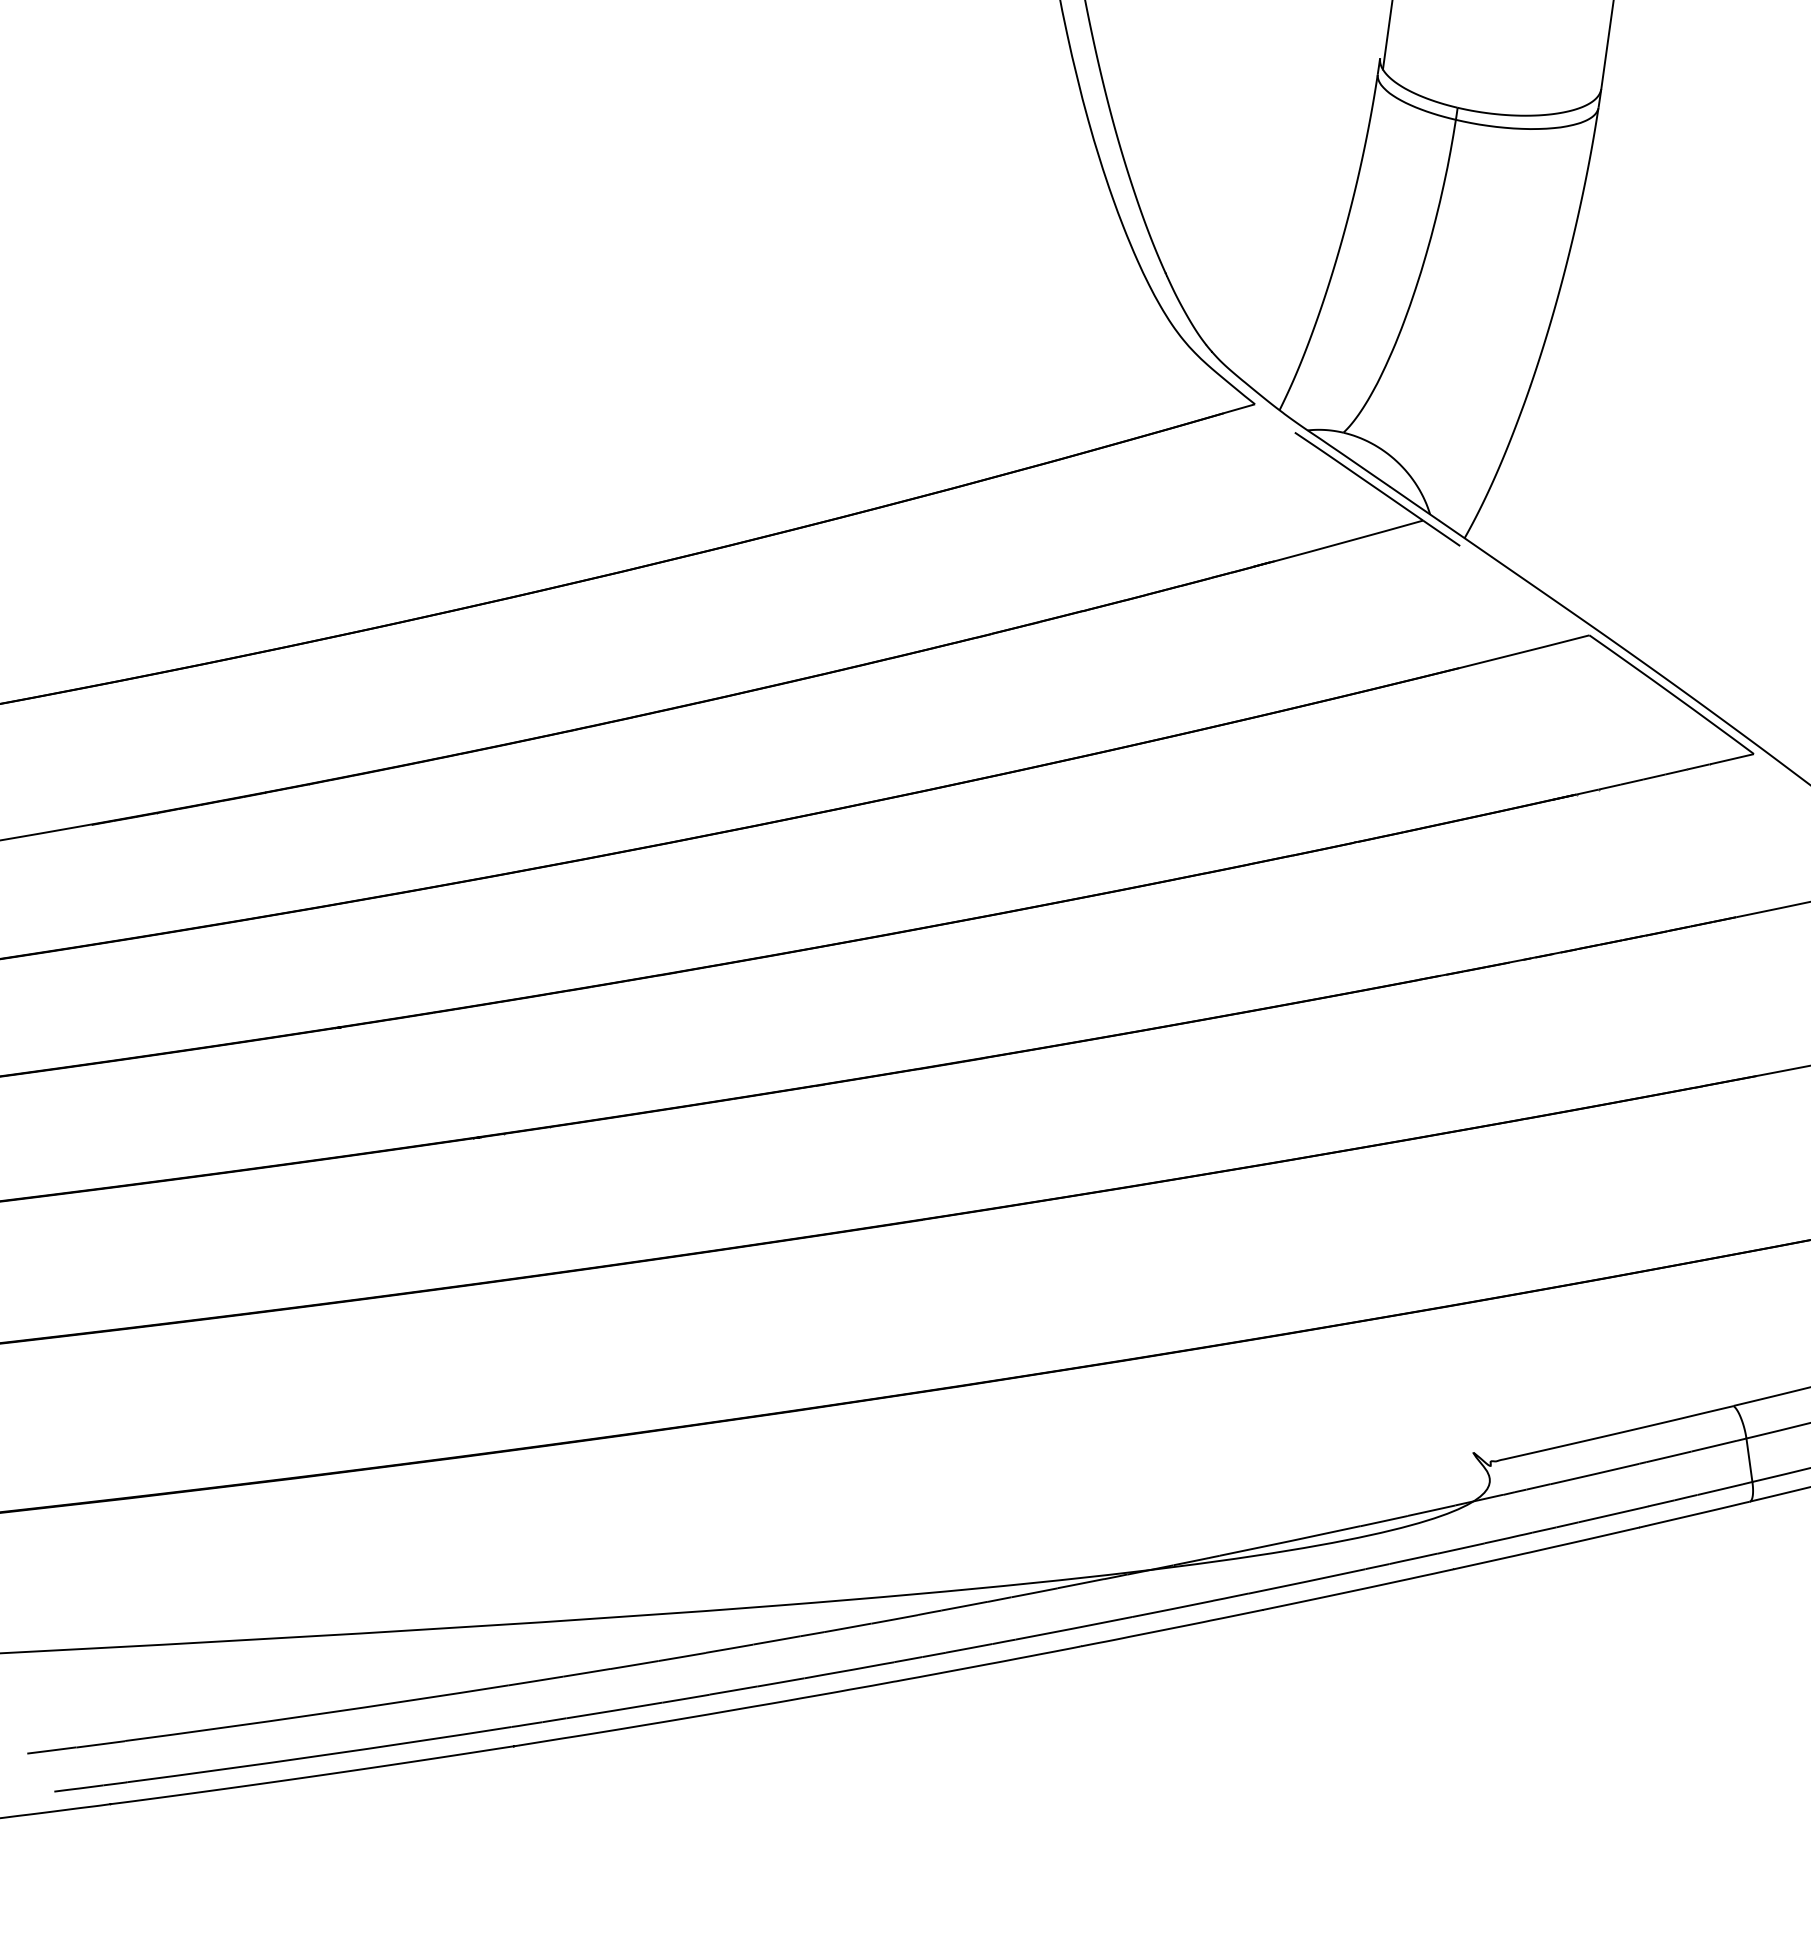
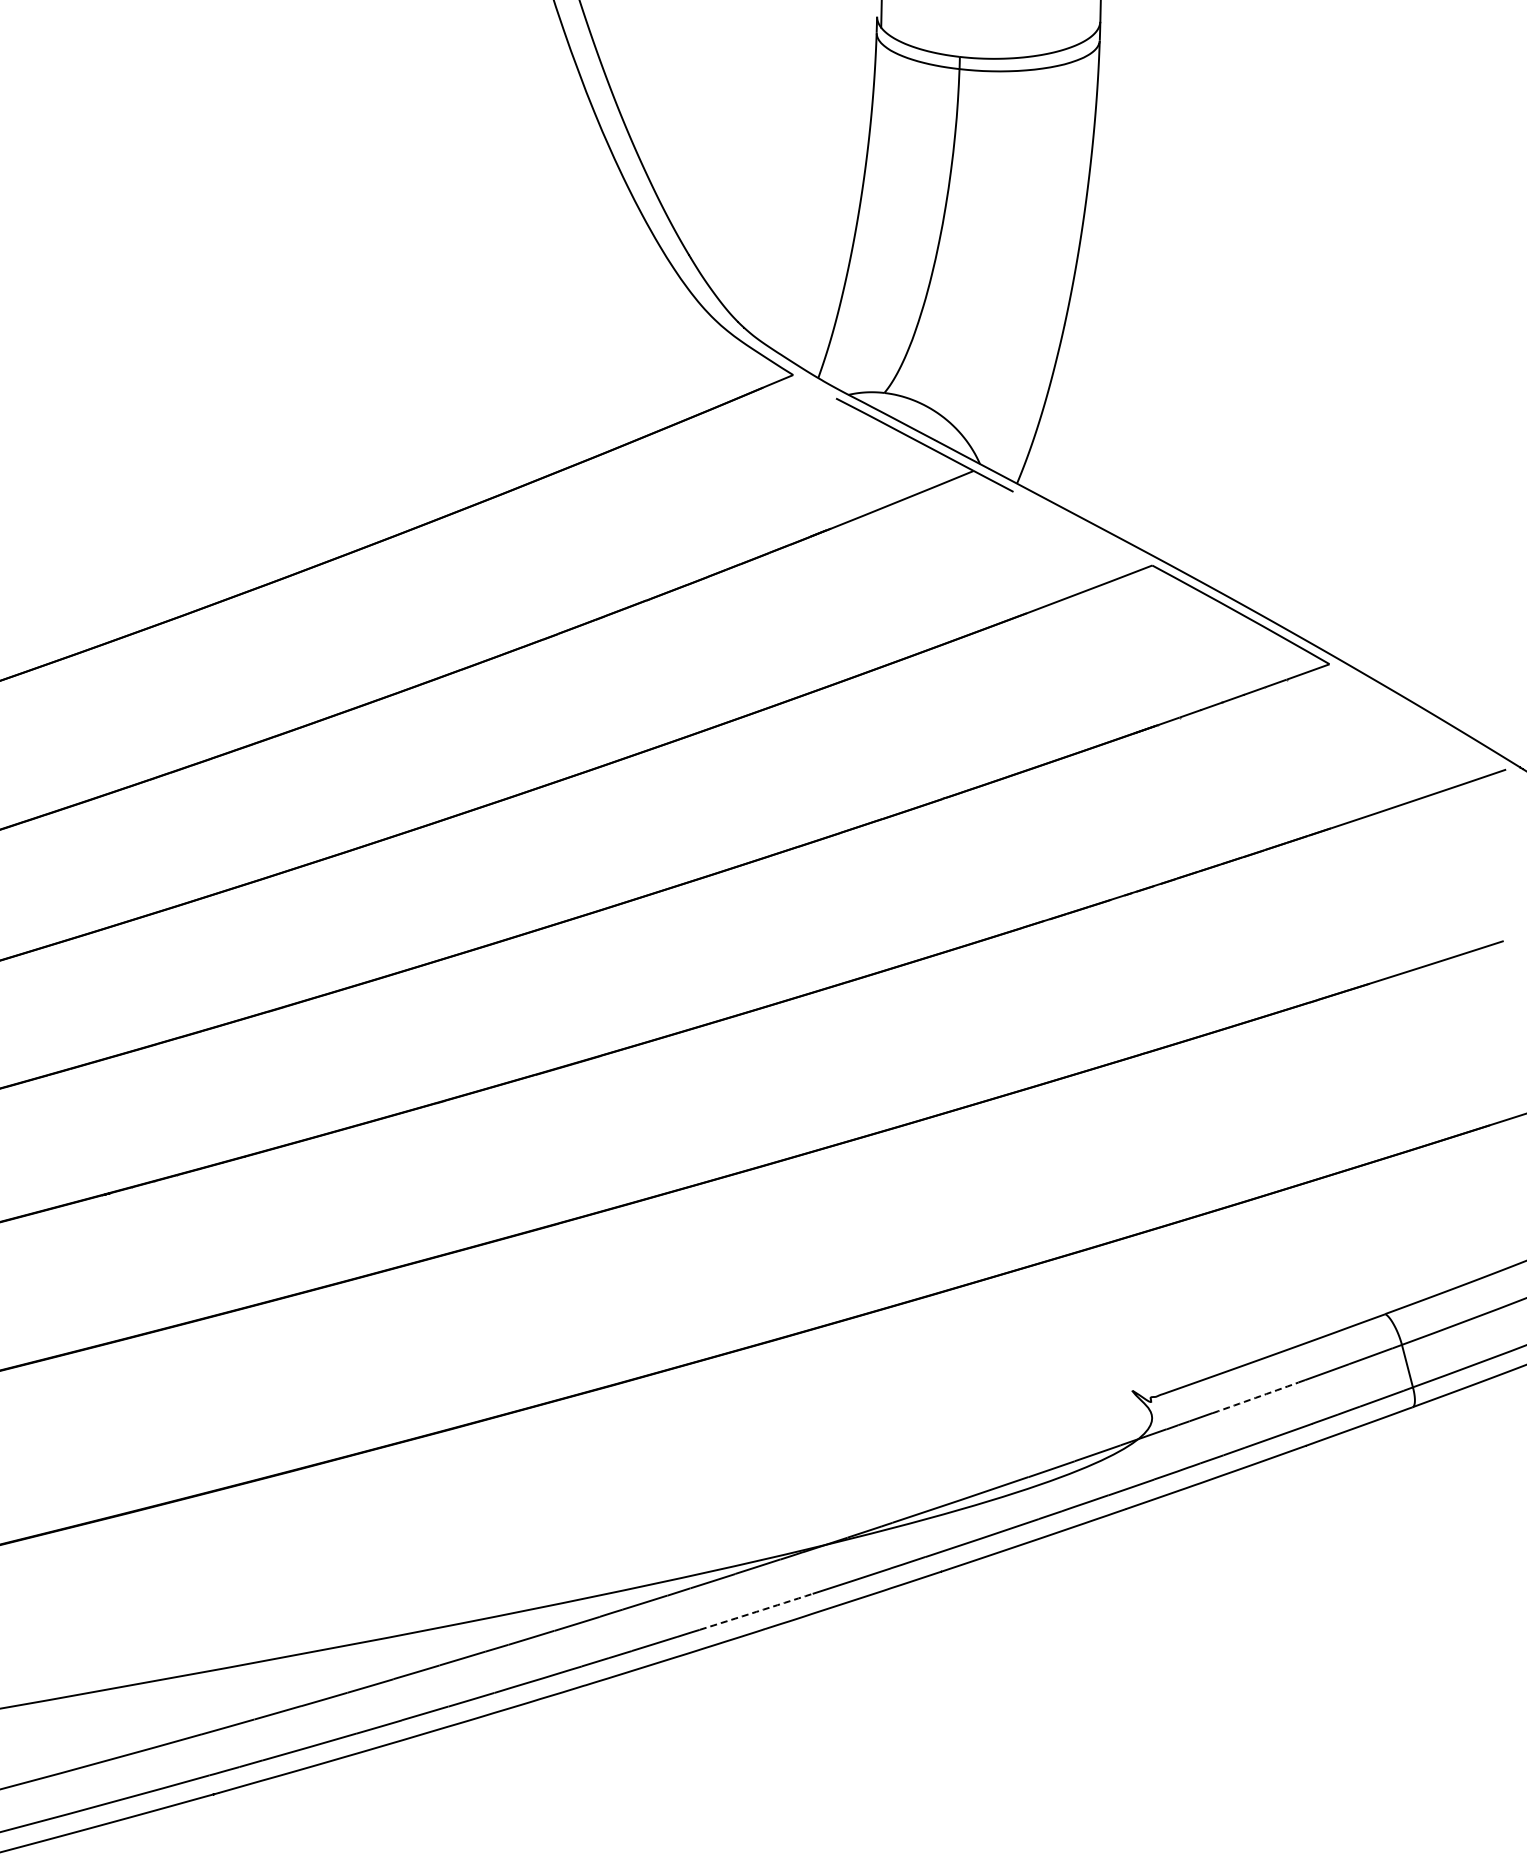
arc: (1594, 1474) -> (1255, 1398), solid -> dashed
arc: (1074, 1628) -> (756, 1611), solid -> dashed

